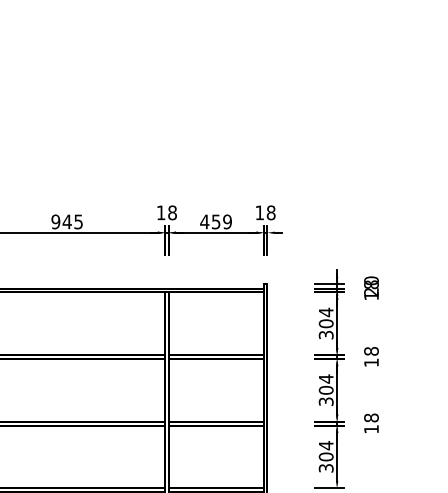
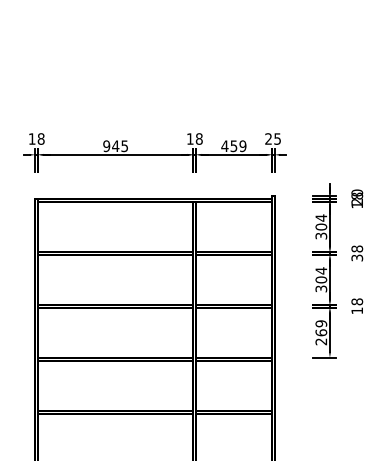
text: (265, 212) -> (273, 138), 18 -> 25
text: (371, 362) -> (357, 257), 18 -> 38
text: (326, 456) -> (321, 332), 304 -> 269

